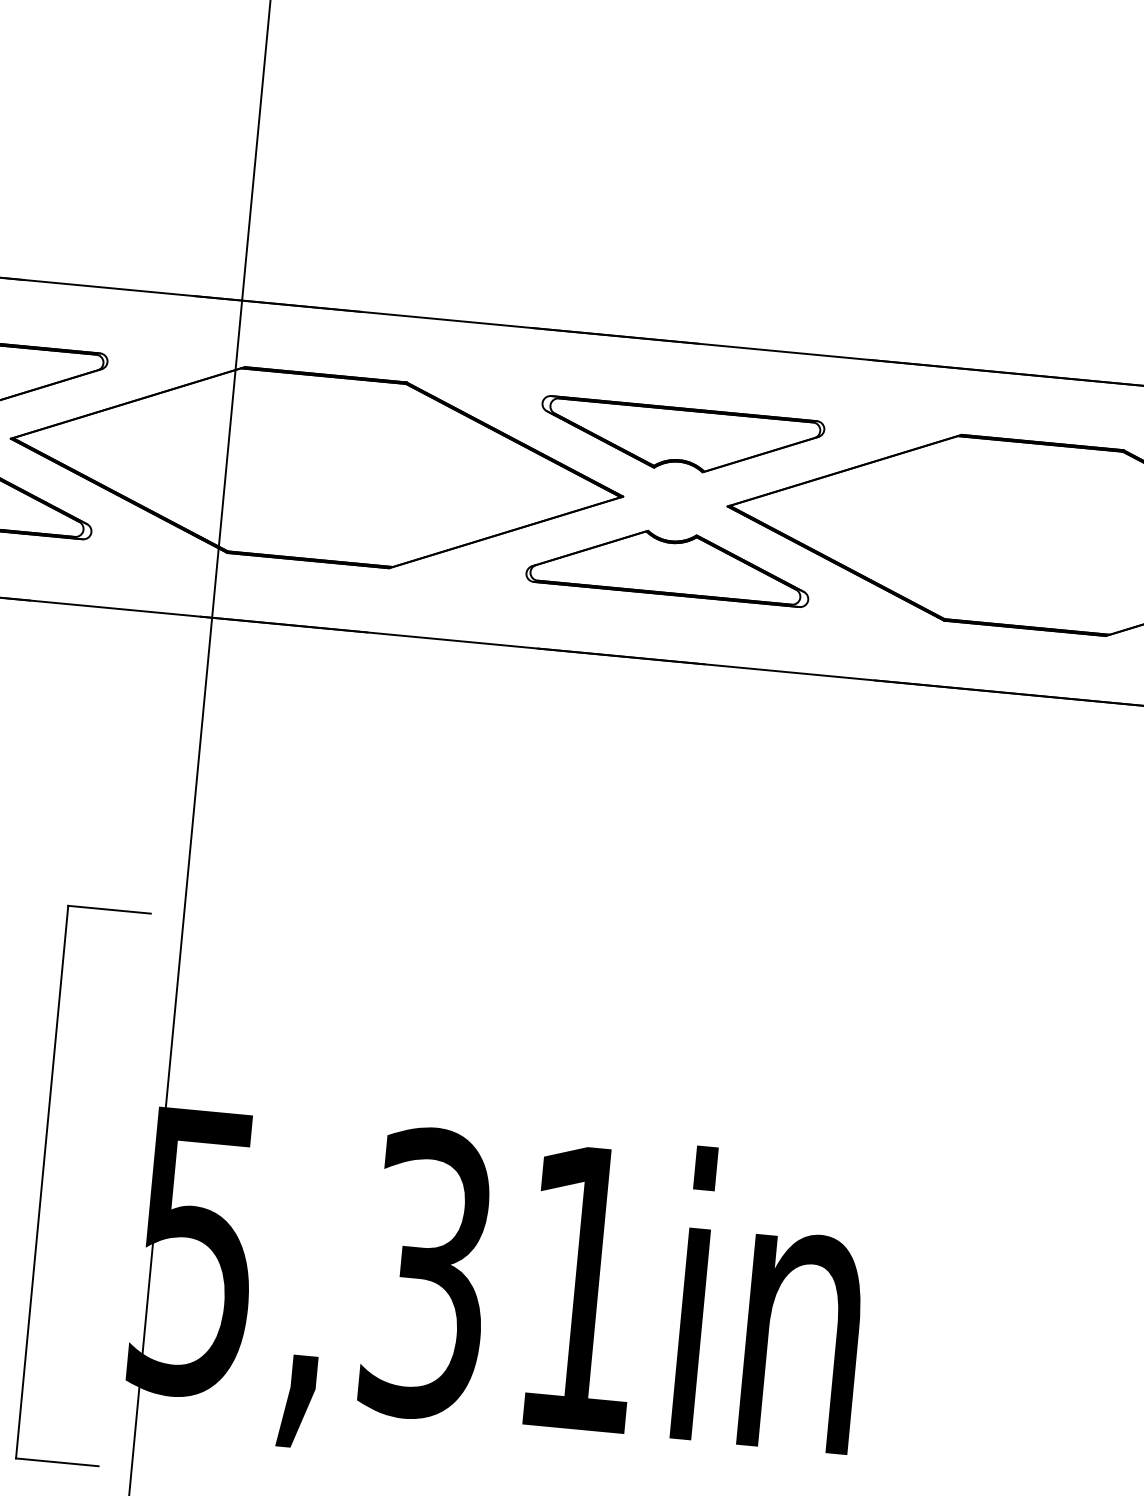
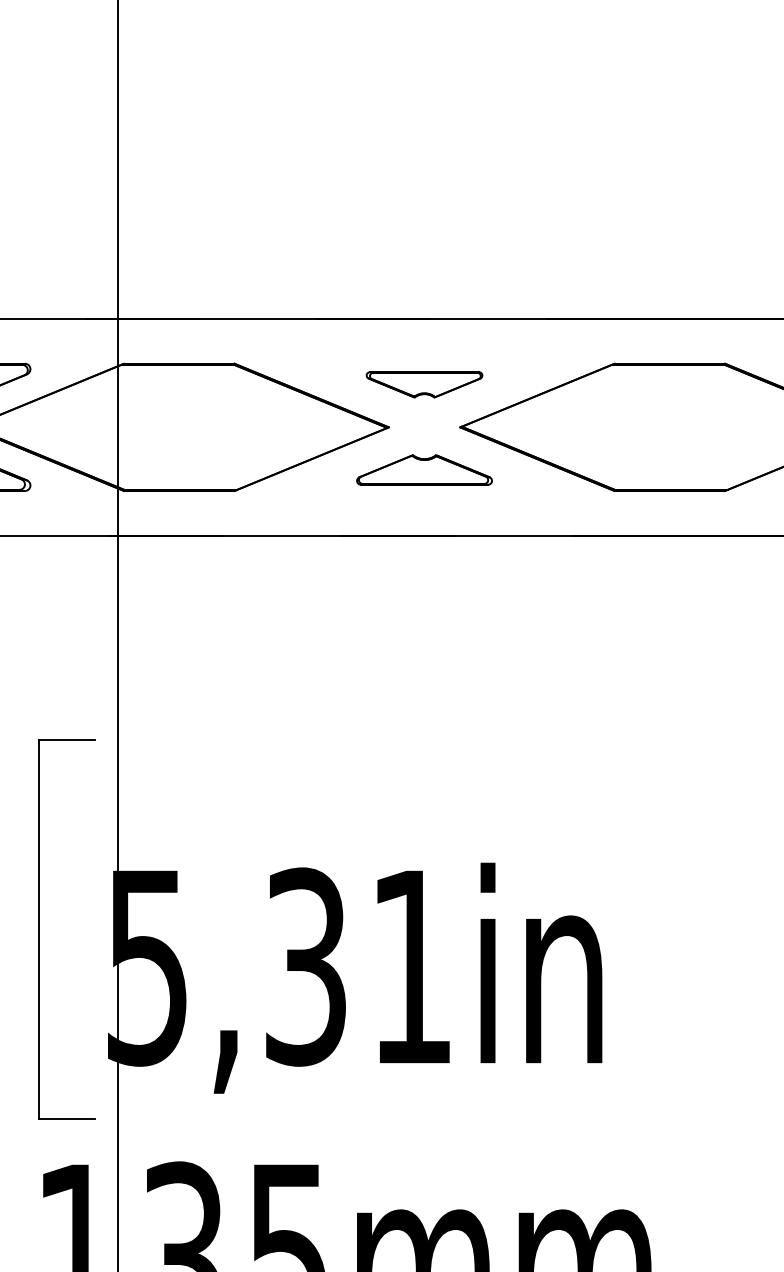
part: (681, 438) -> (424, 384), size x0.6
part: (669, 563) -> (424, 469), size x0.7

